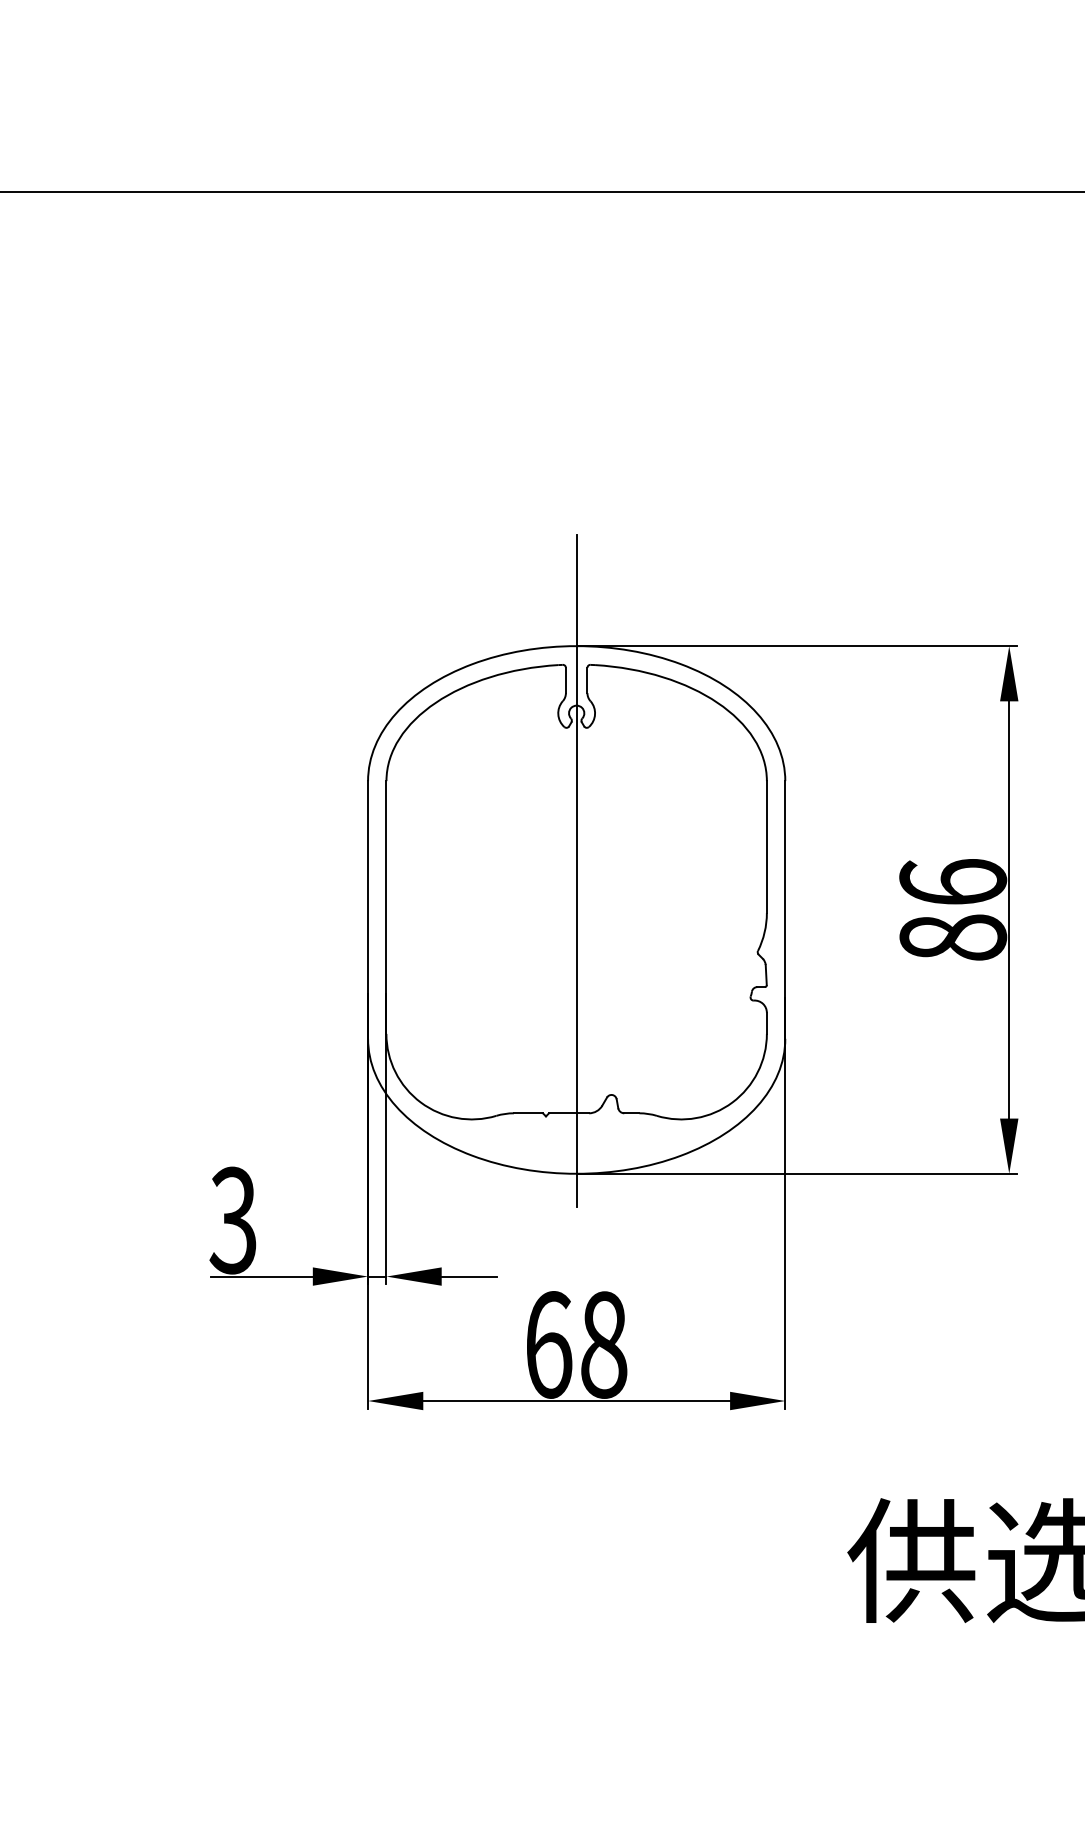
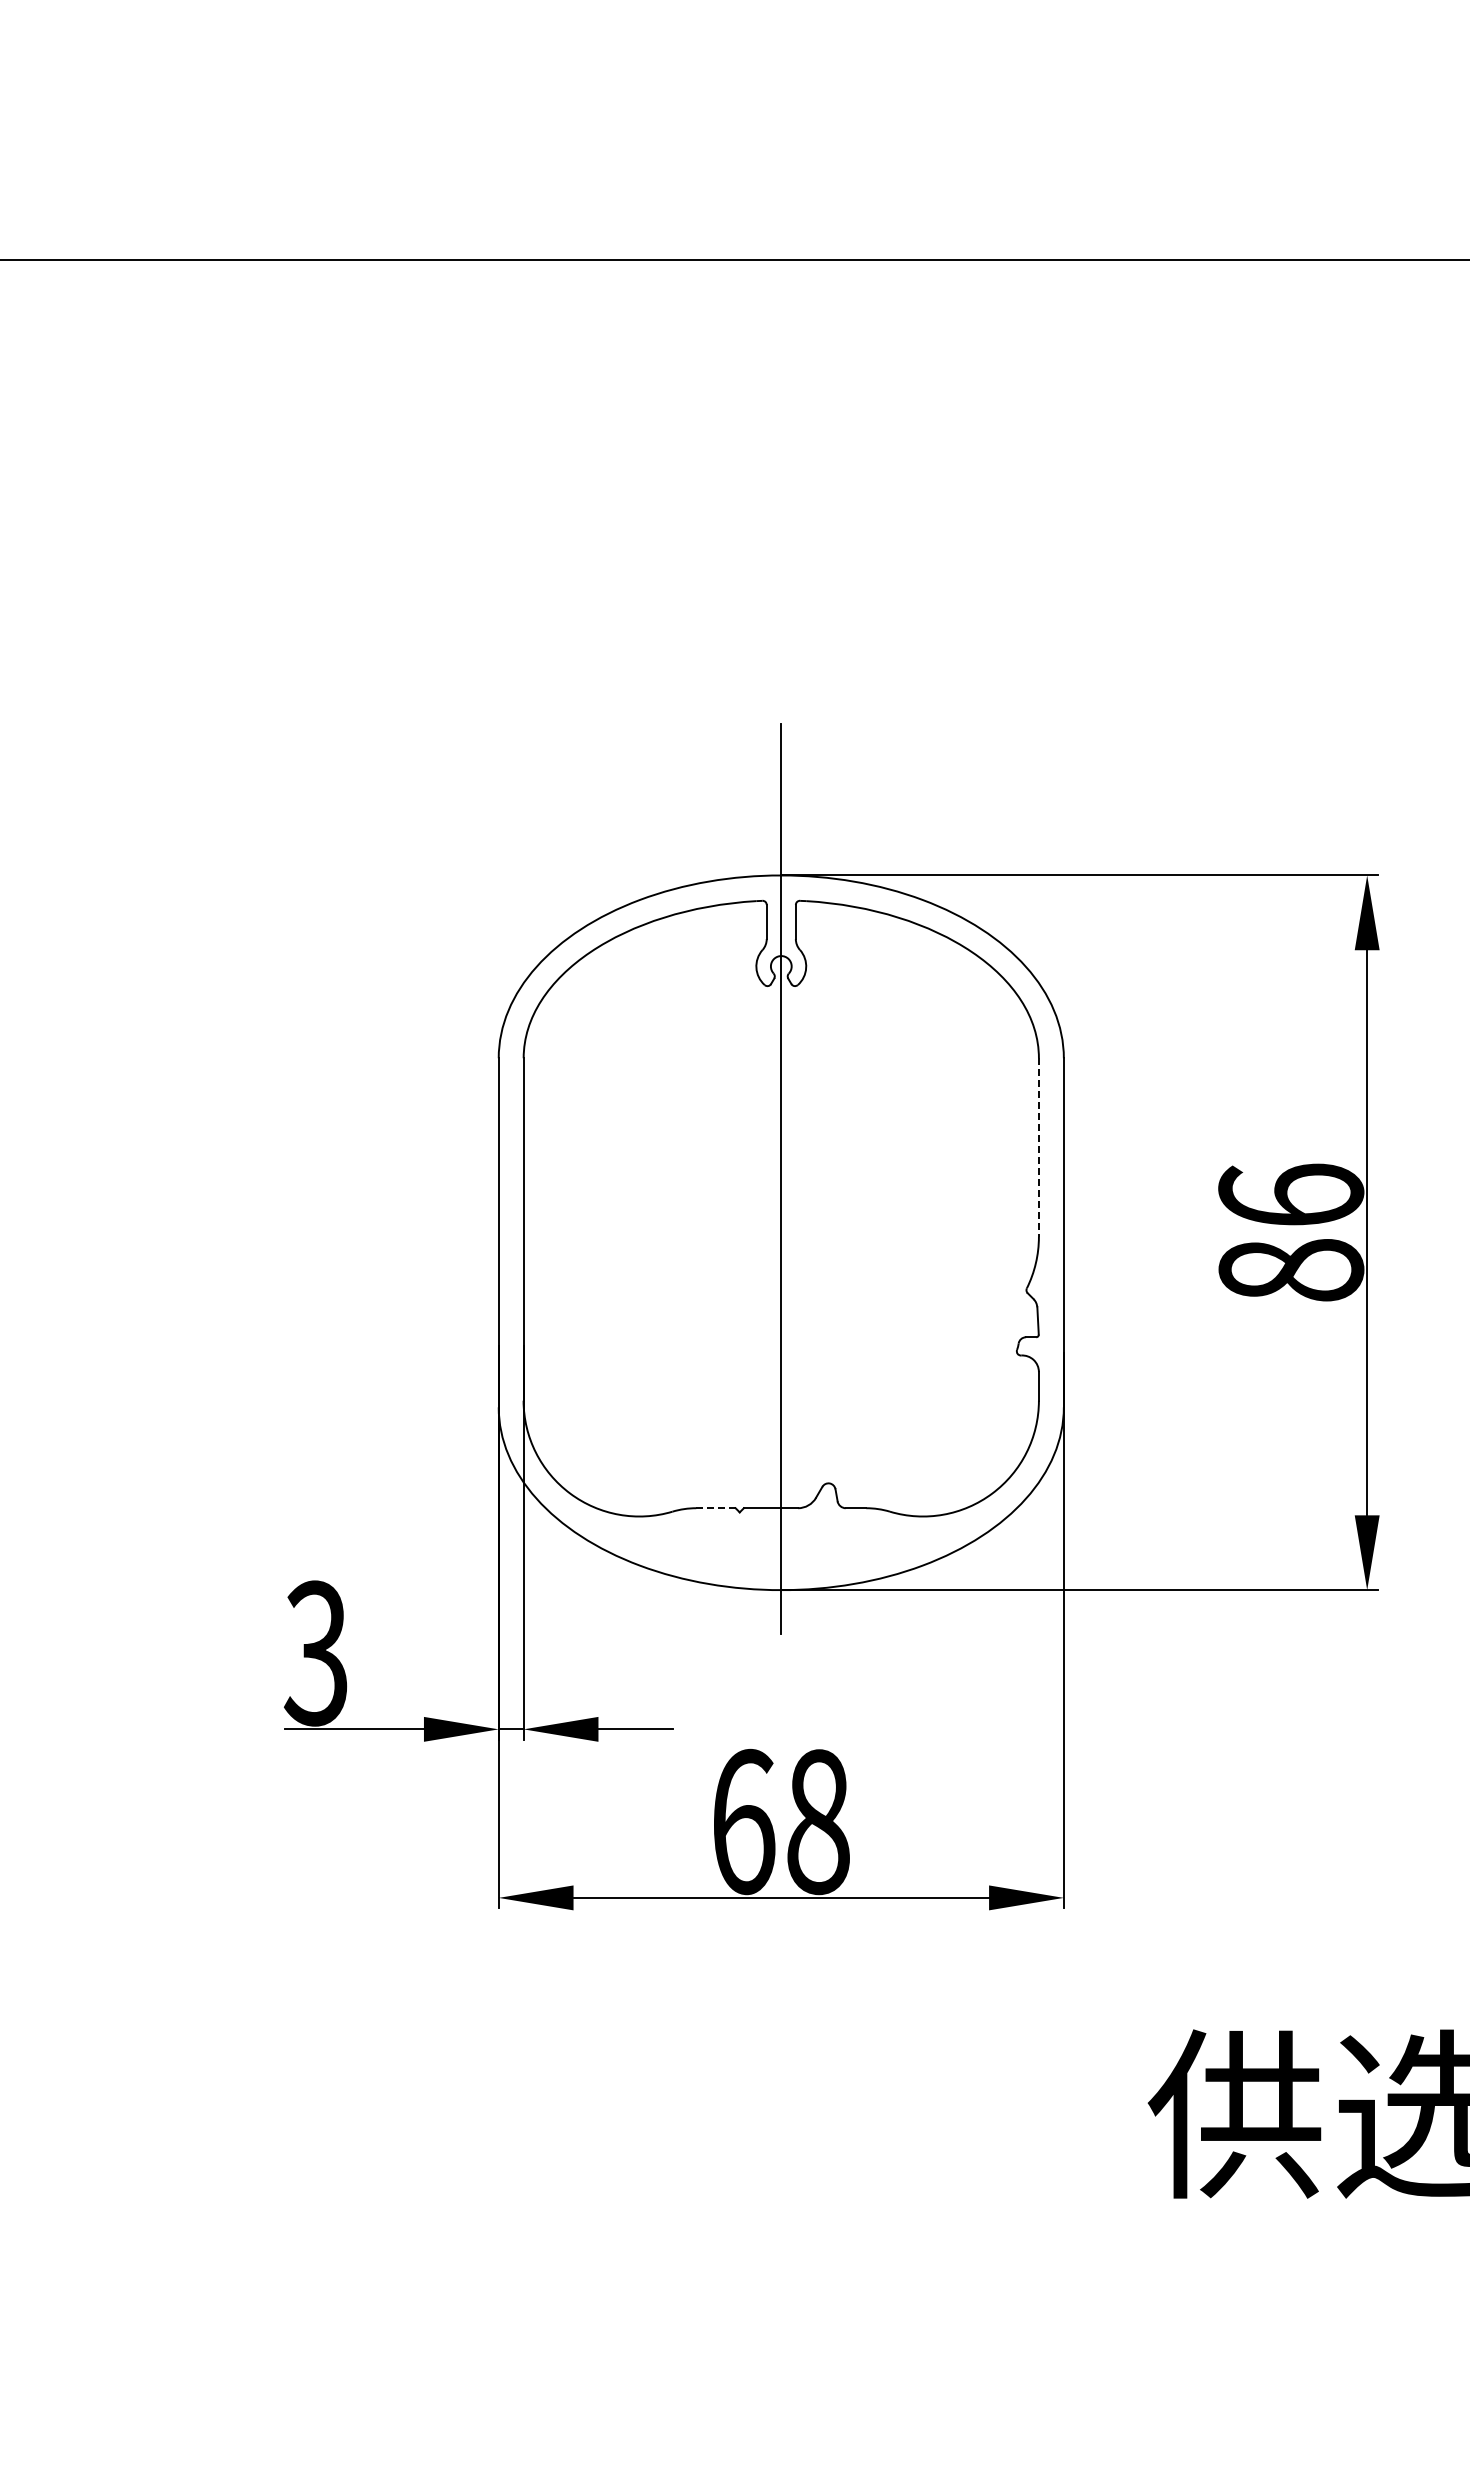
line: (766, 847) -> (1038, 1148), solid -> dashed
line: (528, 1113) -> (715, 1508), solid -> dashed

